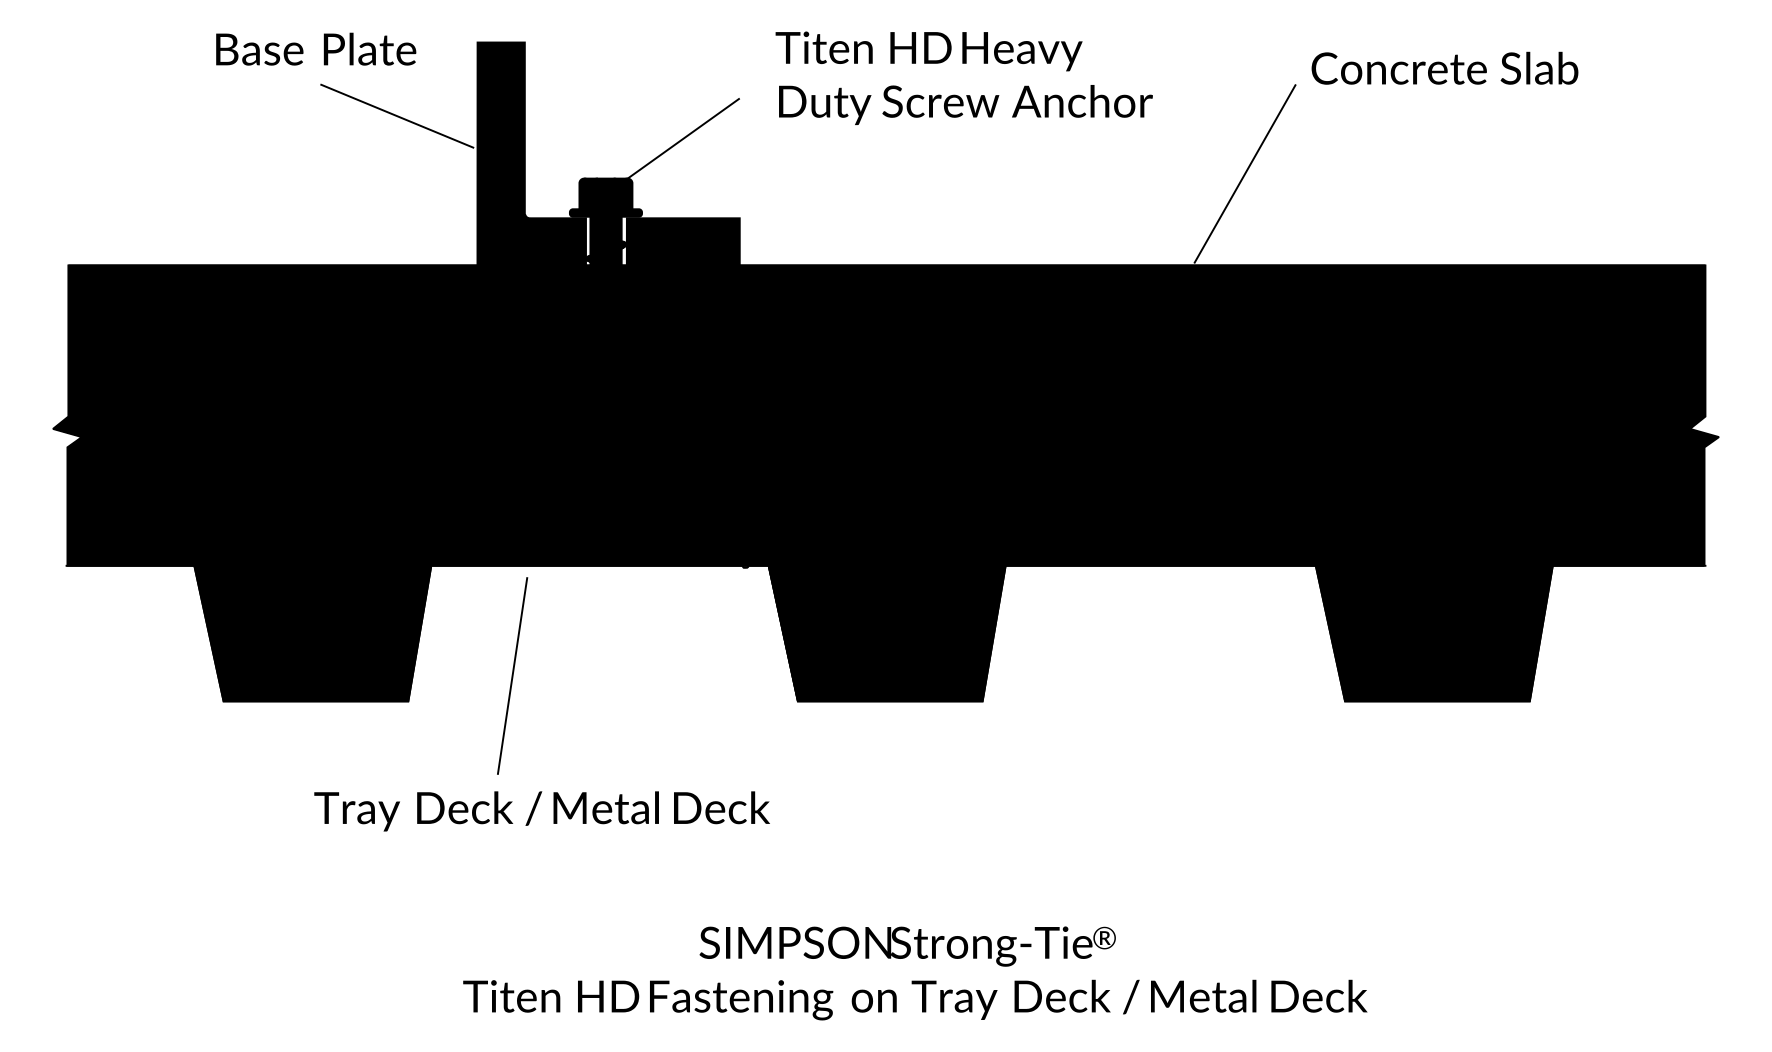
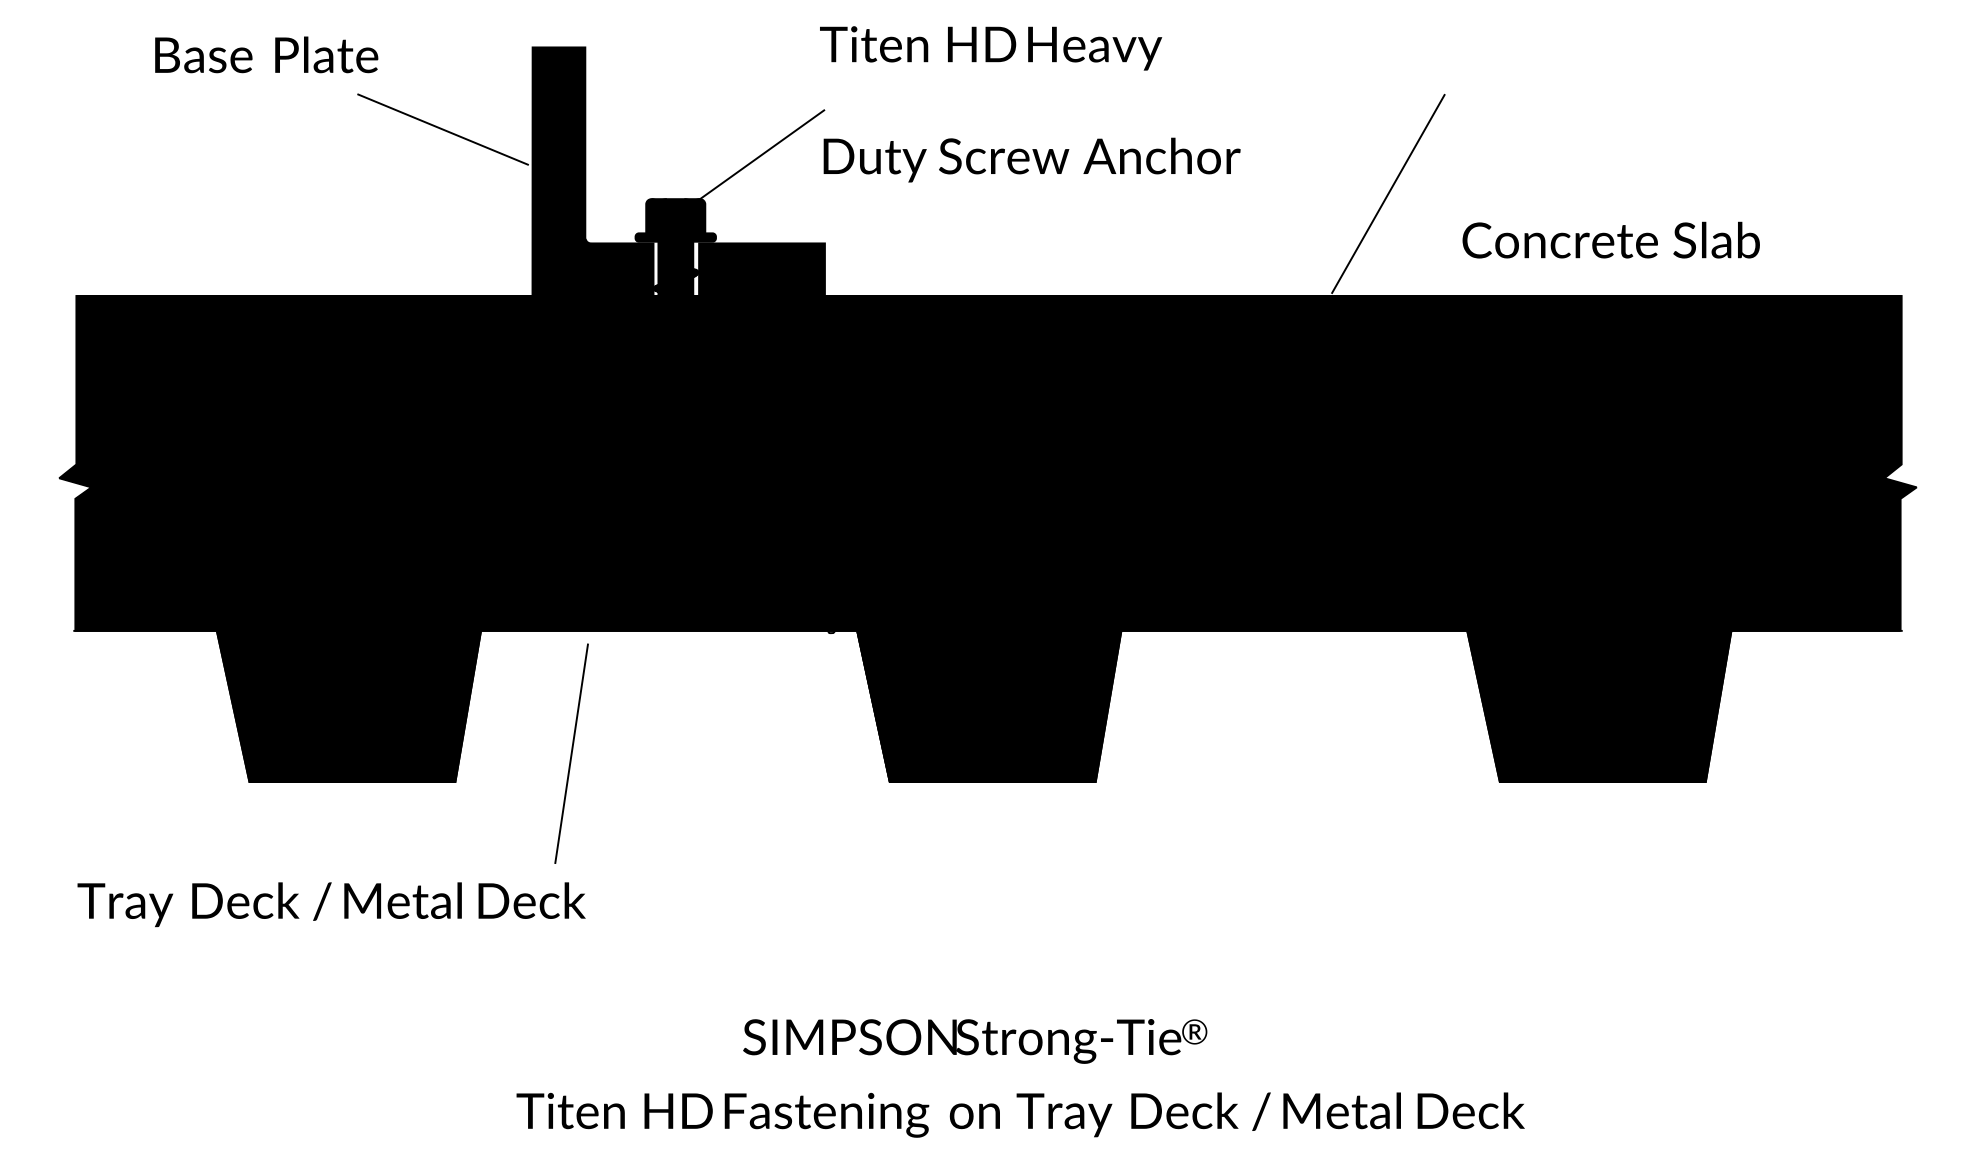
text: (316, 48) -> (266, 54), moved
text: (929, 51) -> (991, 48), moved
text: (1444, 67) -> (1610, 239), moved
text: (965, 104) -> (1031, 159), moved
text: (542, 811) -> (331, 904), moved
text: (907, 946) -> (975, 1041), moved

